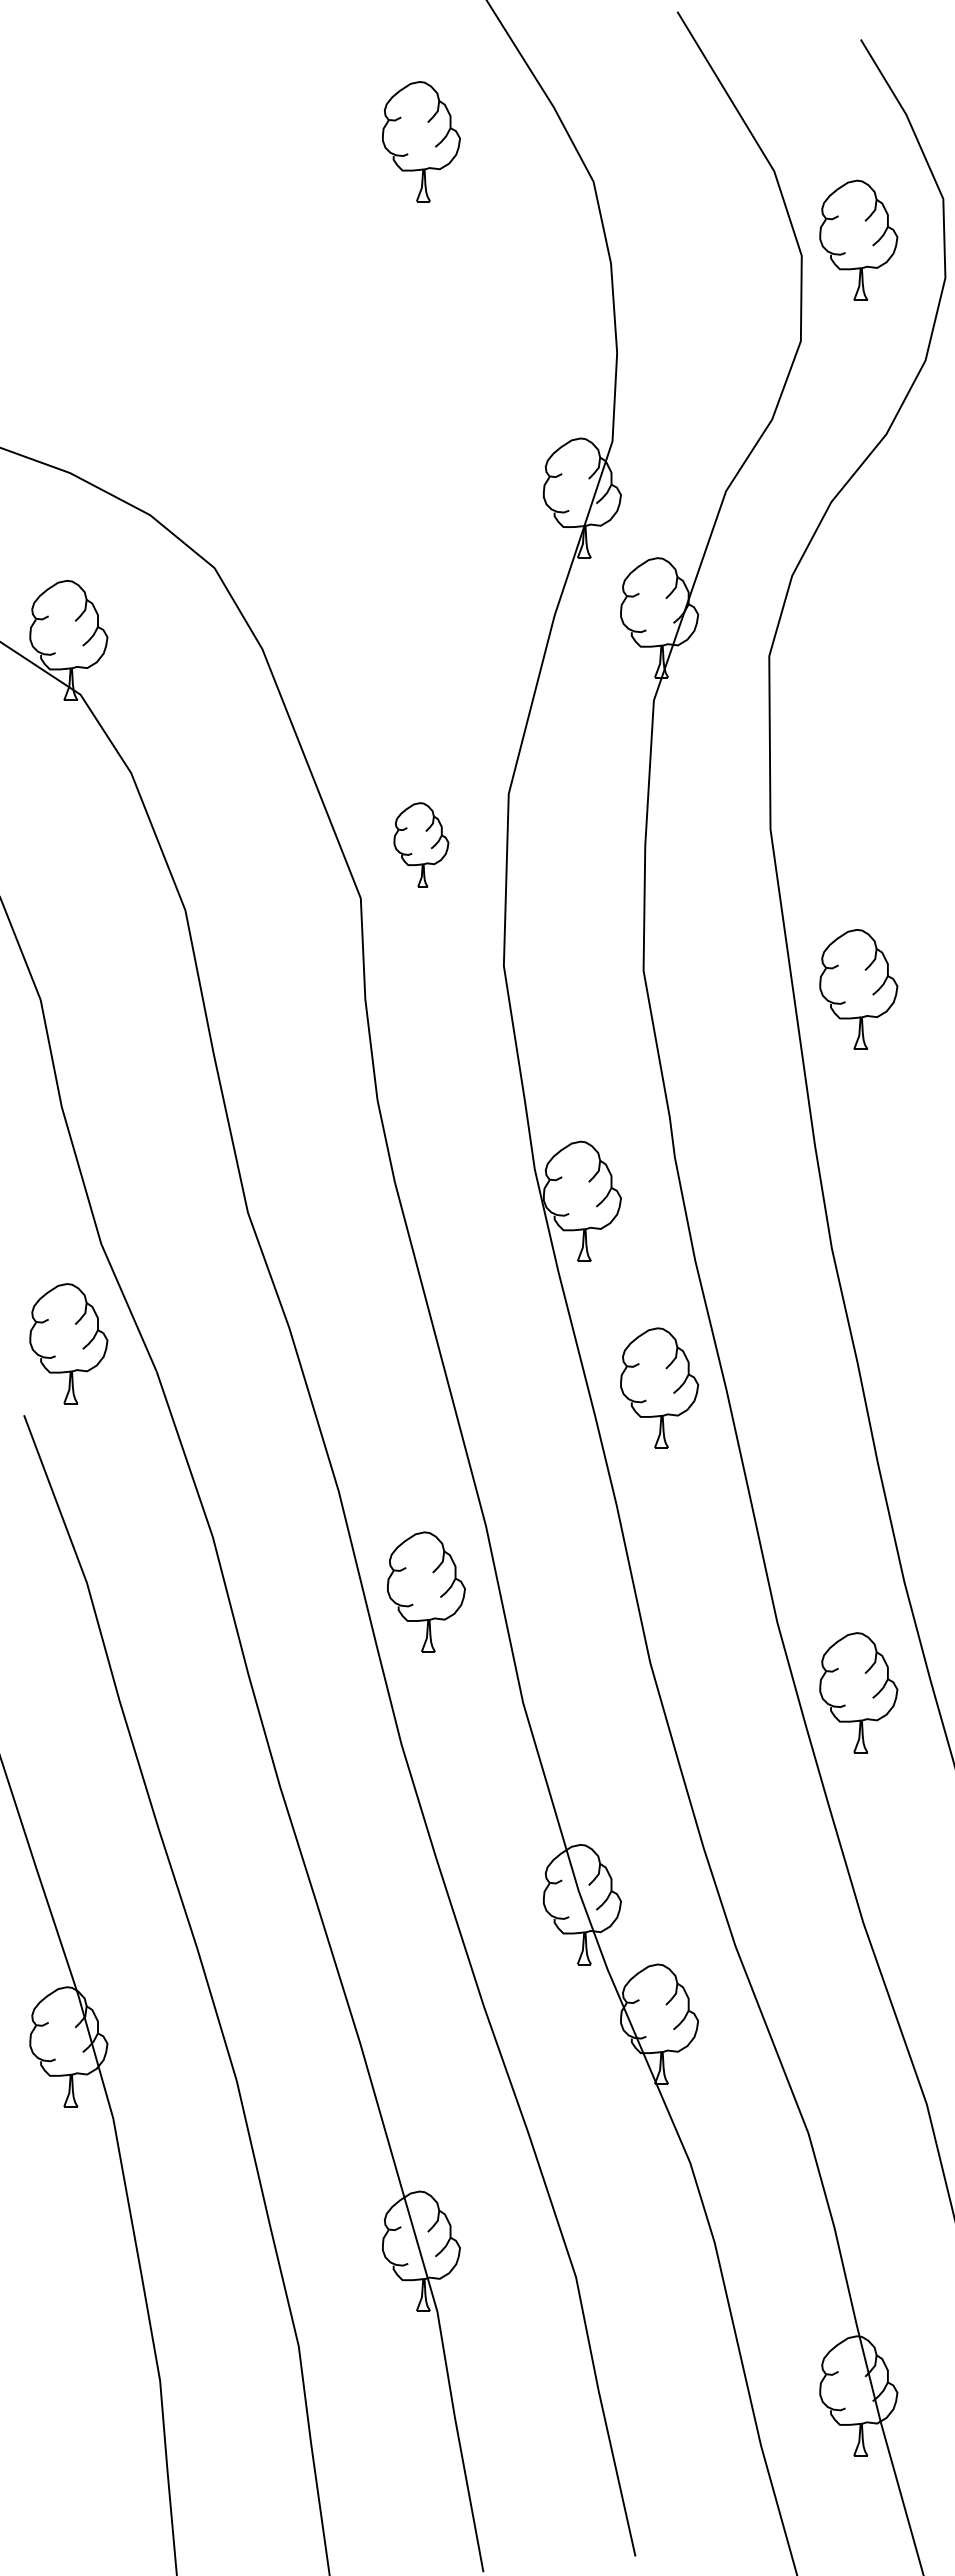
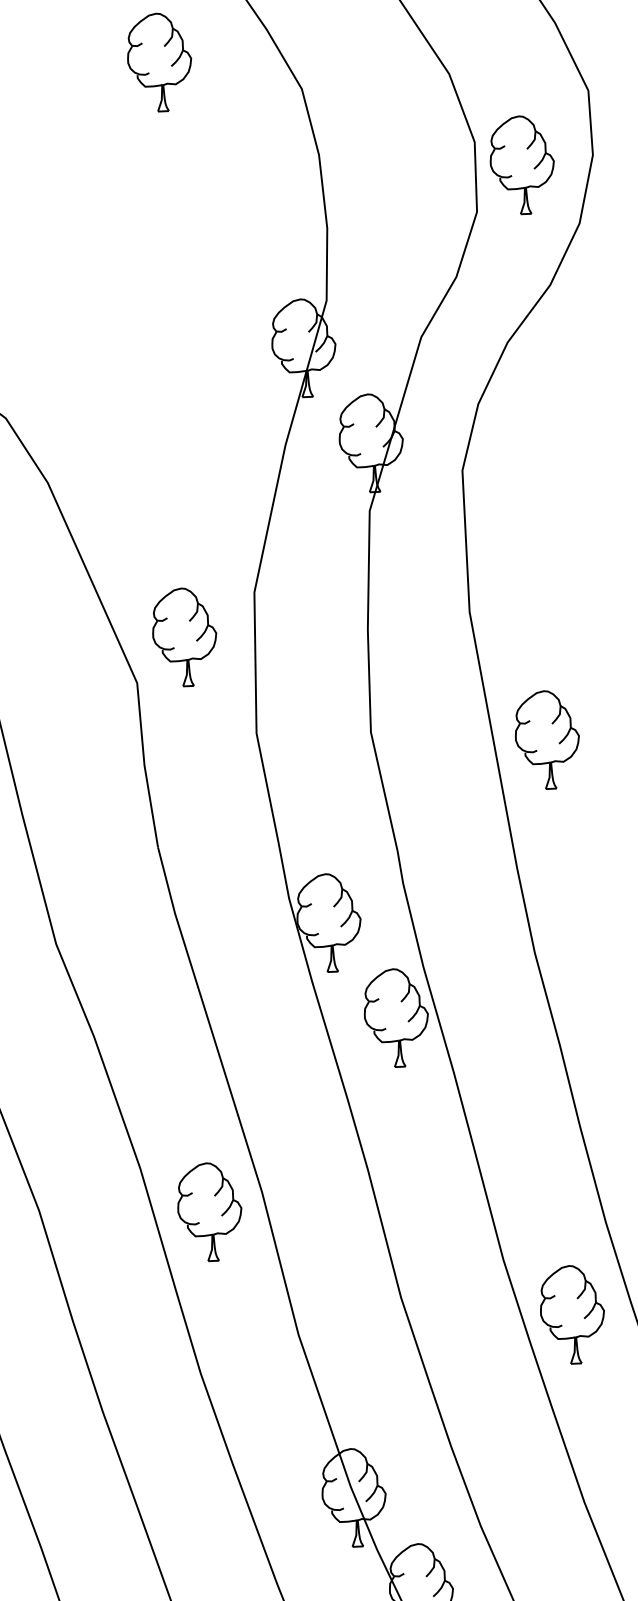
part: (858, 239) -> (522, 164), moved
part: (421, 844) -> (184, 636), size x1.43
part: (659, 1387) -> (396, 1017), moved
part: (426, 1591) -> (209, 1211), moved

